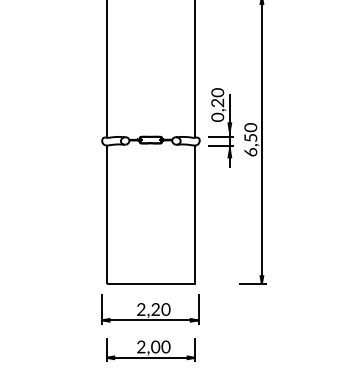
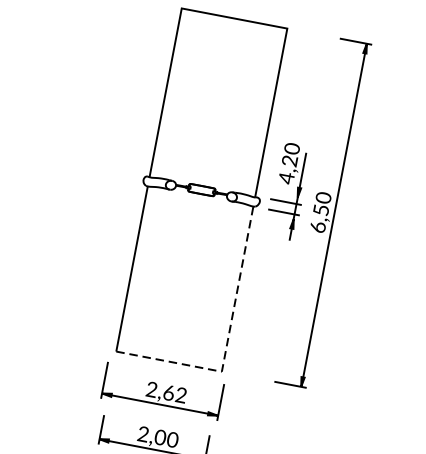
text: (217, 117) -> (286, 178), 0,20 -> 4,20
line: (195, 259) -> (227, 342), solid -> dashed
text: (160, 309) -> (174, 393), 2,20 -> 2,62

